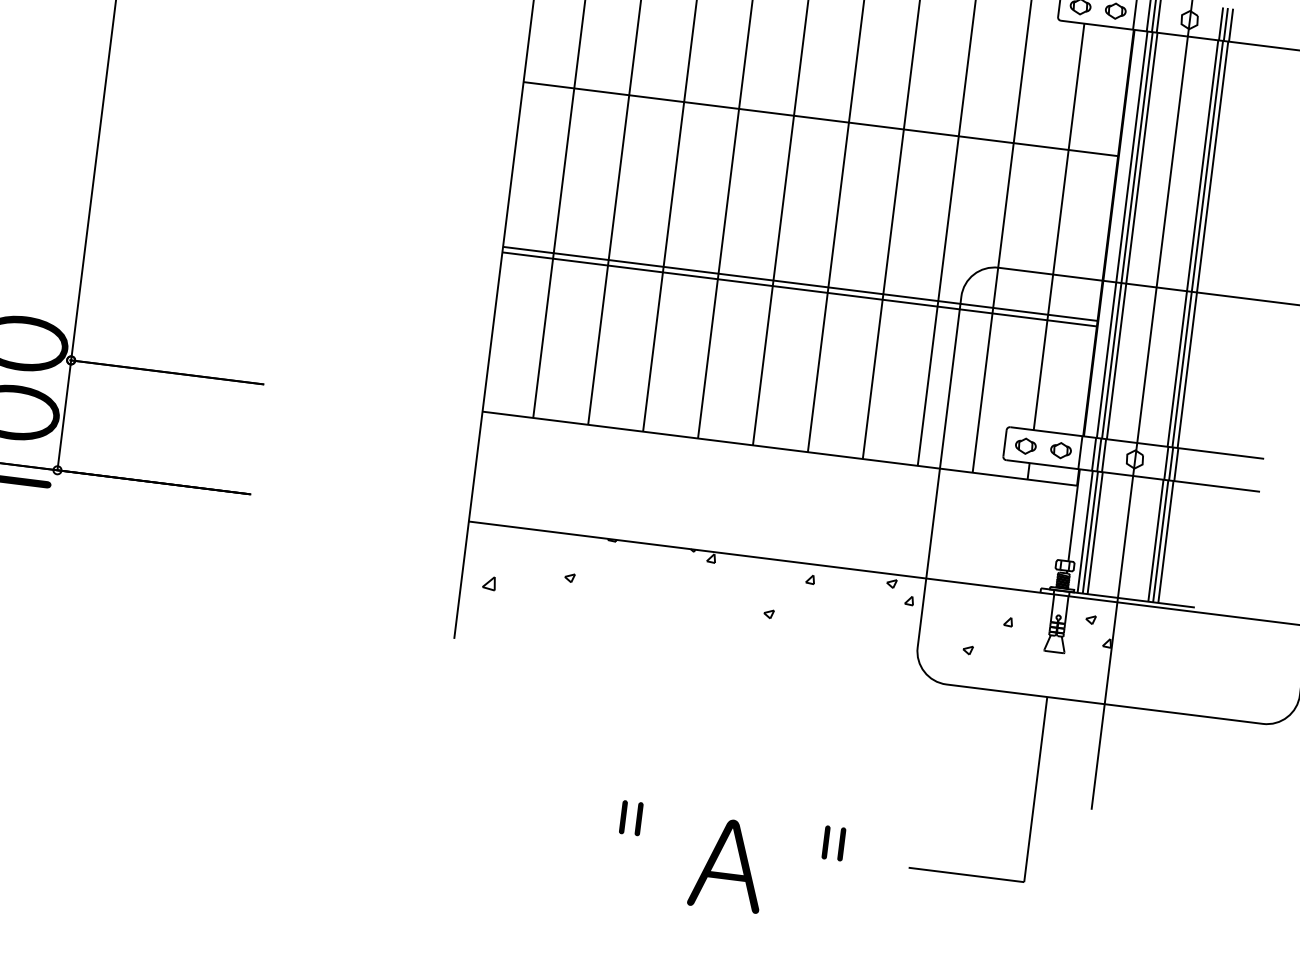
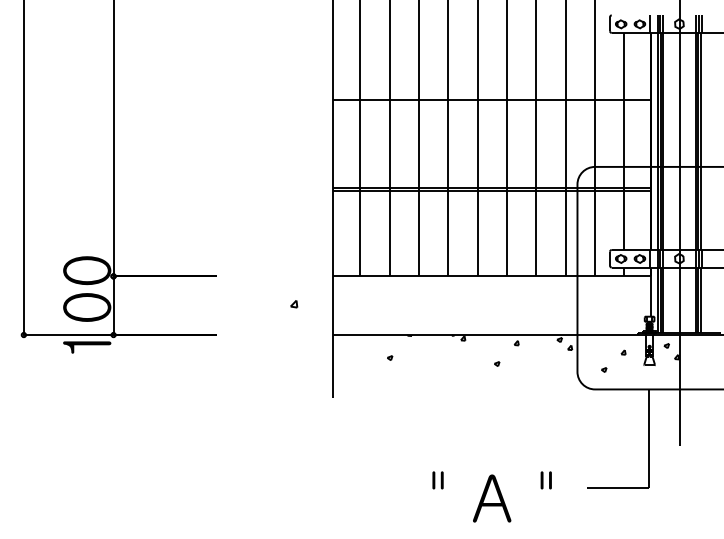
part: (490, 583) -> (294, 304), moved

